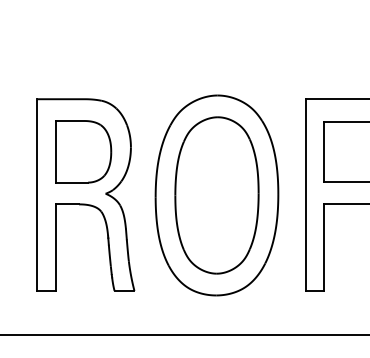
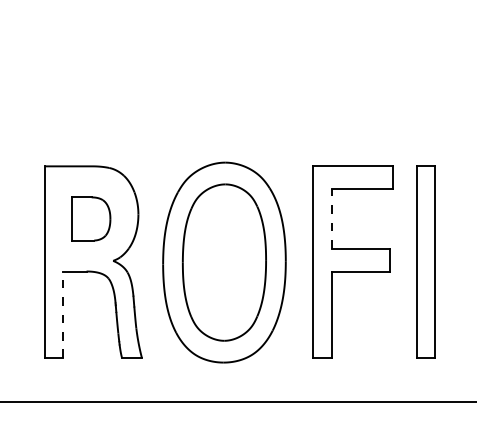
part: (83, 151) -> (90, 218), size x0.7
line: (324, 151) -> (331, 218), solid -> dashed
line: (56, 247) -> (63, 314), solid -> dashed

